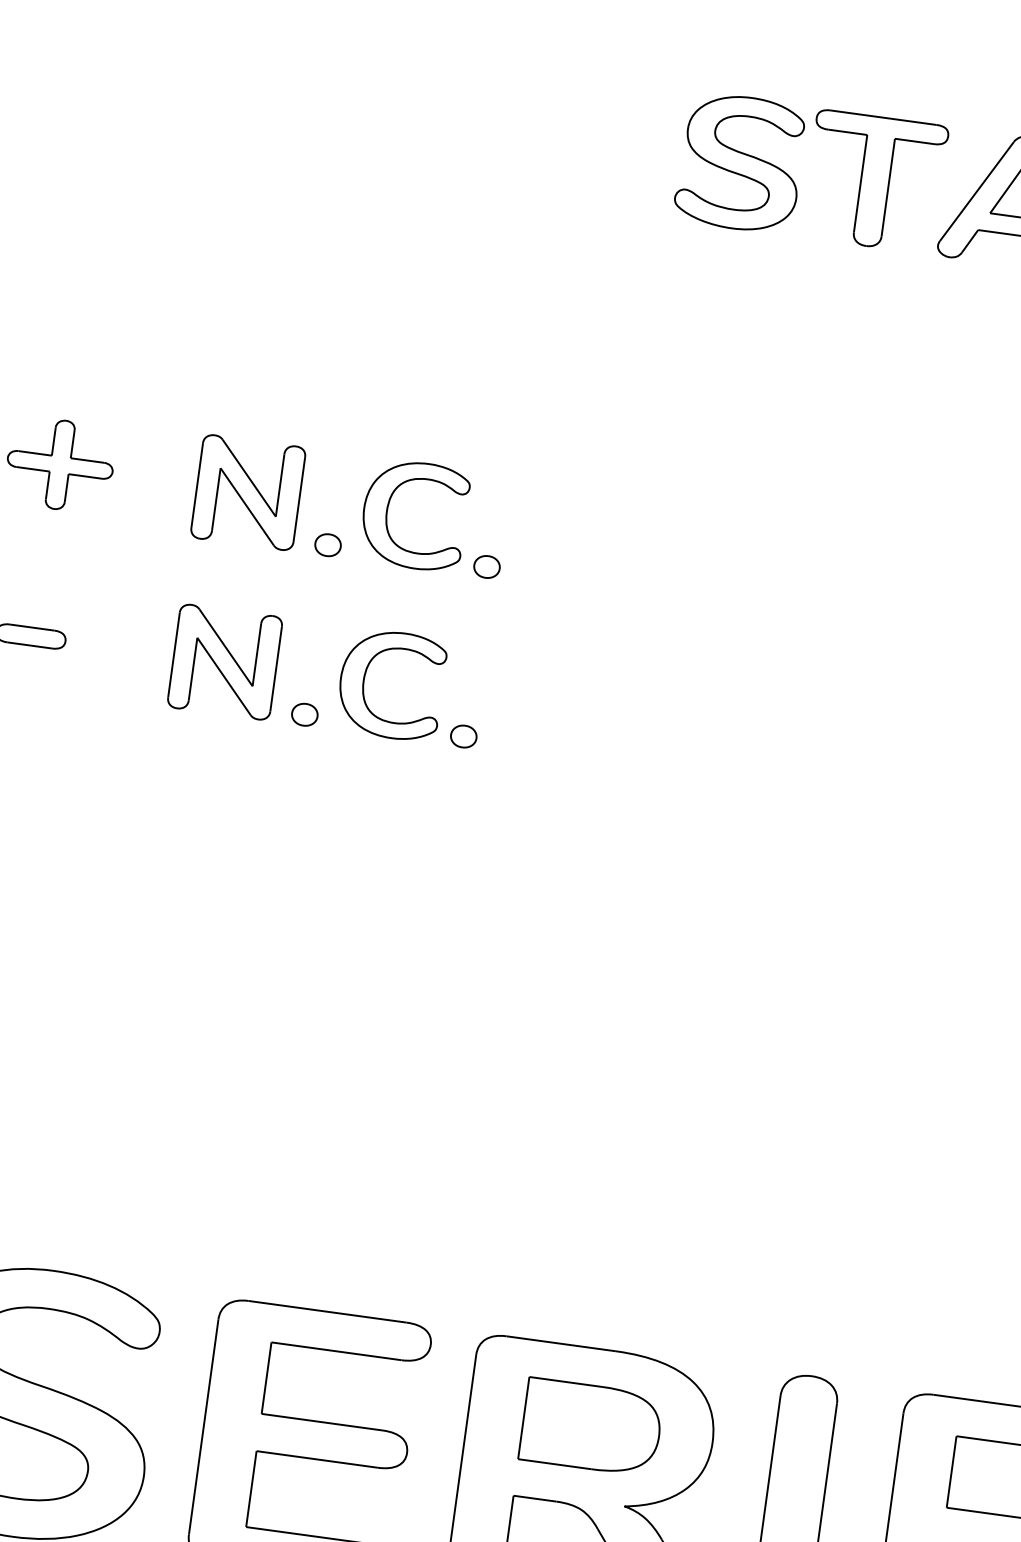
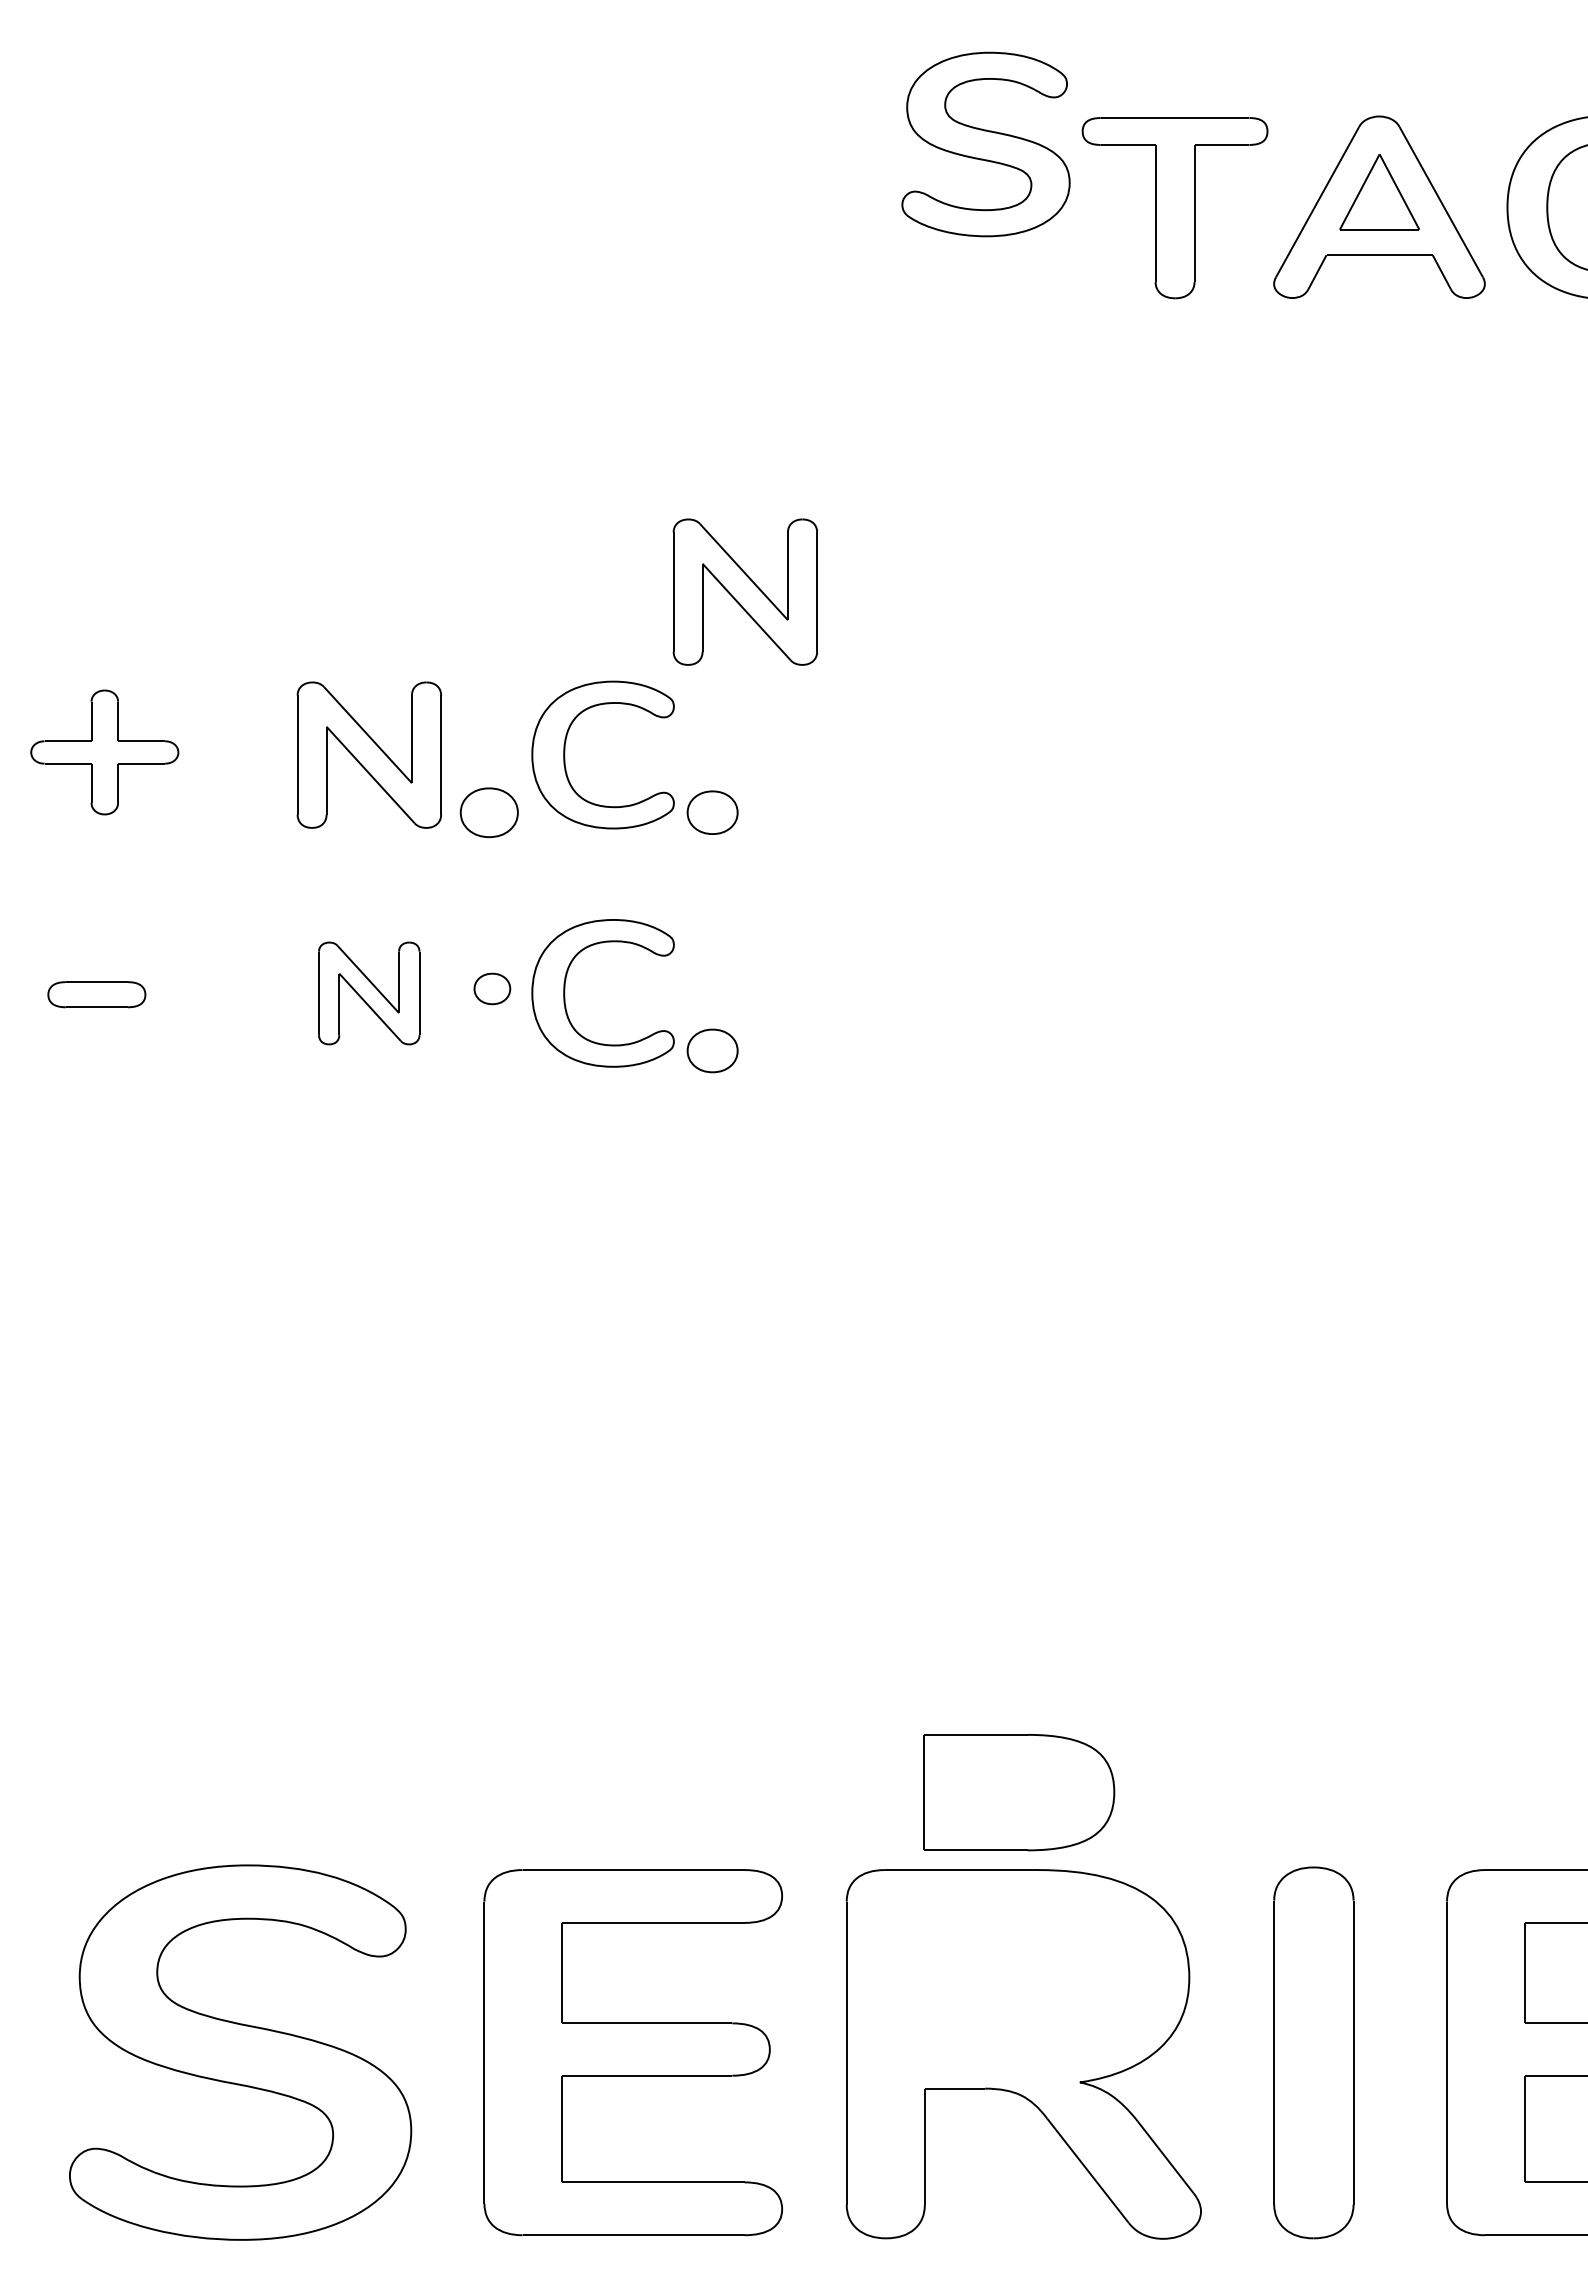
part: (740, 162) -> (985, 144), moved
part: (531, 412) -> (744, 591), added
part: (328, 545) -> (489, 812), size x1.6
part: (486, 566) -> (712, 812), size x1.4
part: (224, 662) -> (368, 993), size x0.7
part: (304, 714) -> (492, 988), moved
part: (463, 736) -> (712, 1050), size x1.4
part: (591, 1427) -> (1019, 1792), moved

